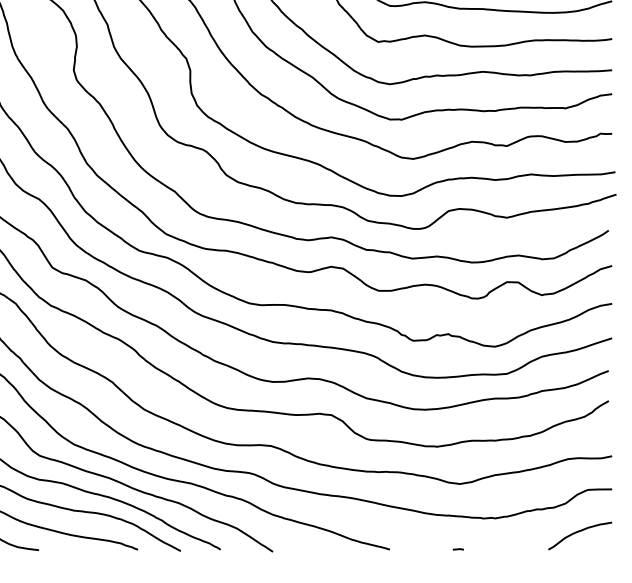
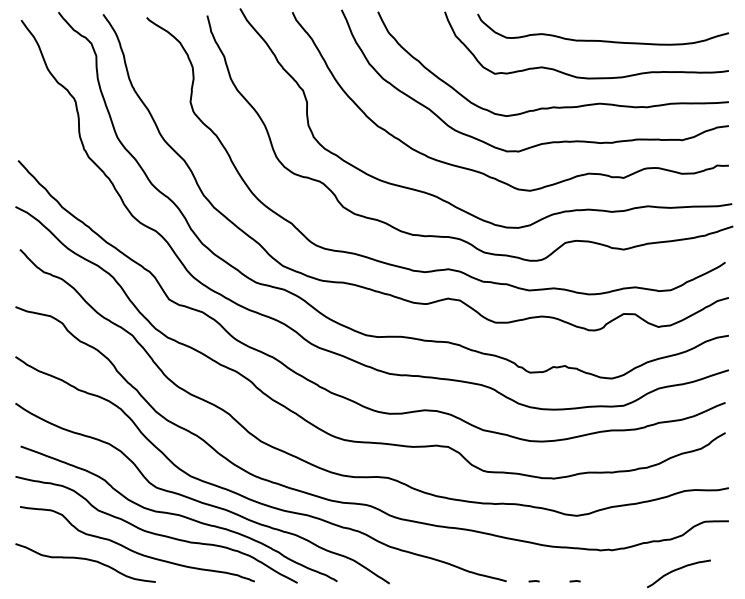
curve: (578, 532) -> (677, 570), moved
line: (416, 549) -> (533, 581), added

